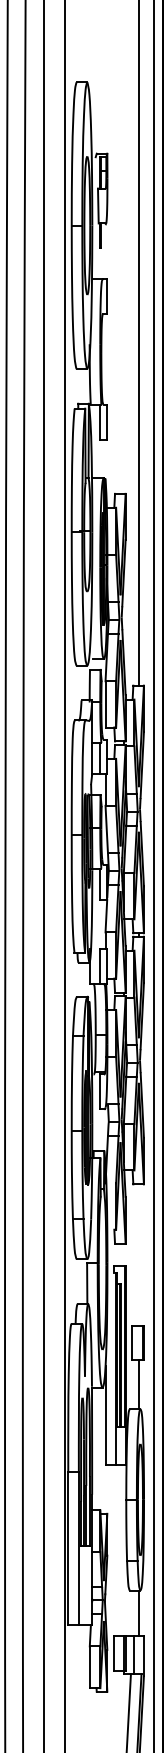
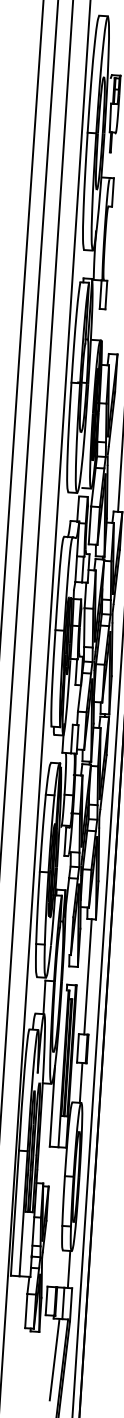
line: (138, 1254) -> (87, 976), added

